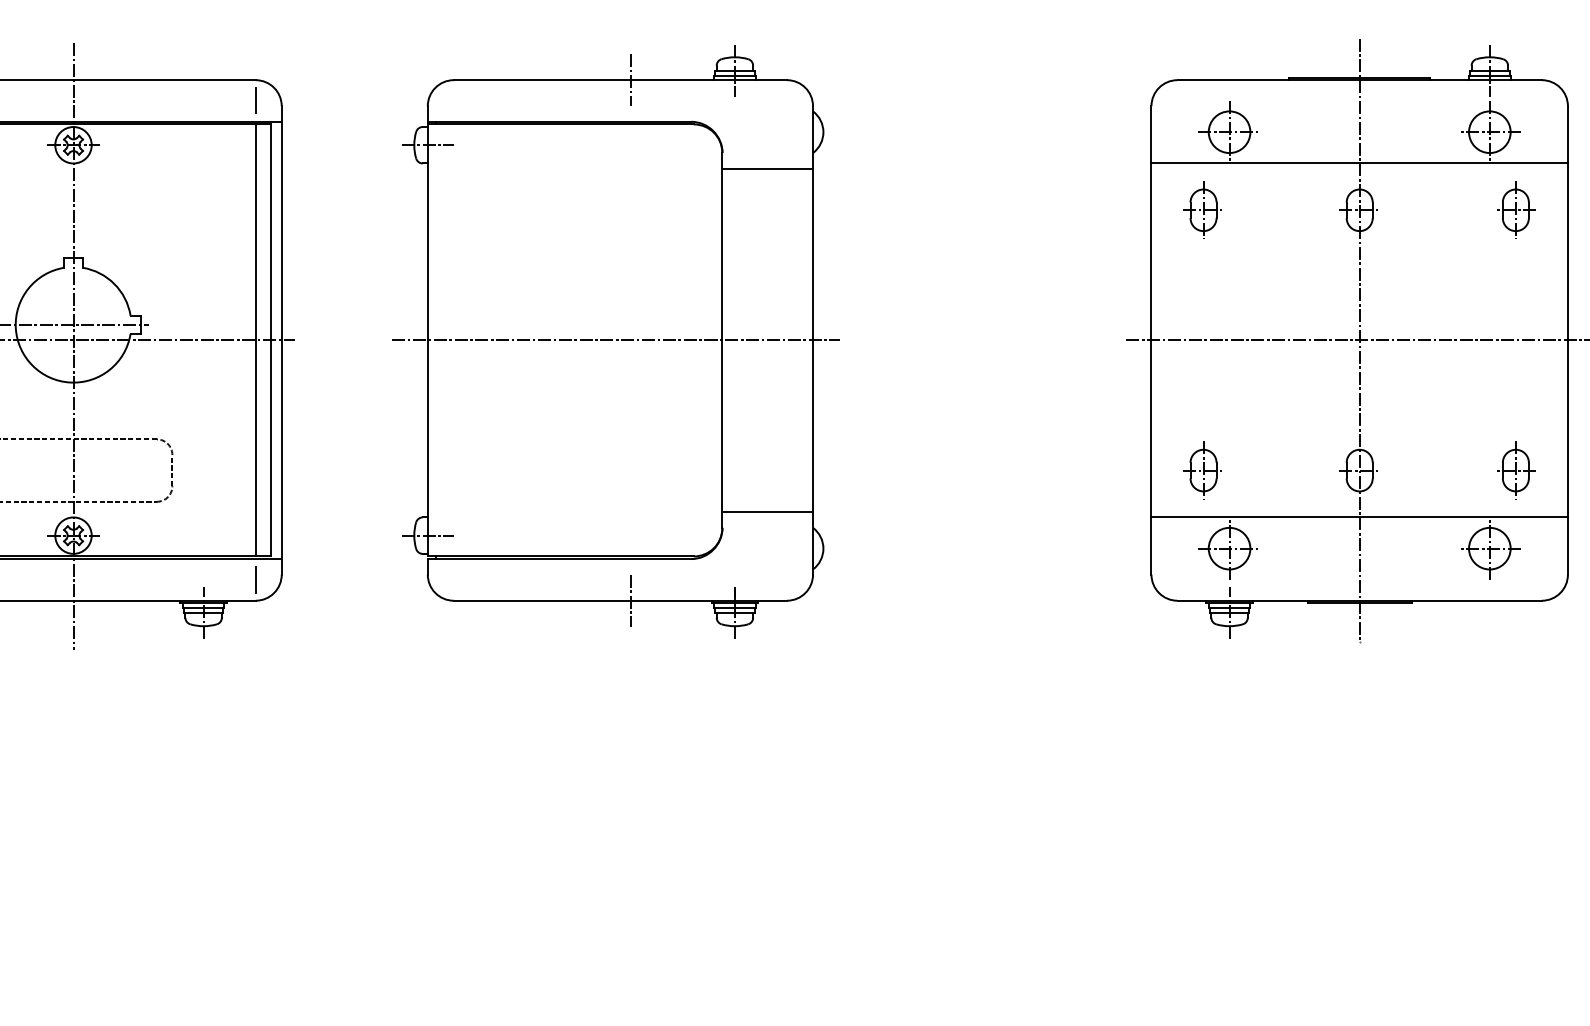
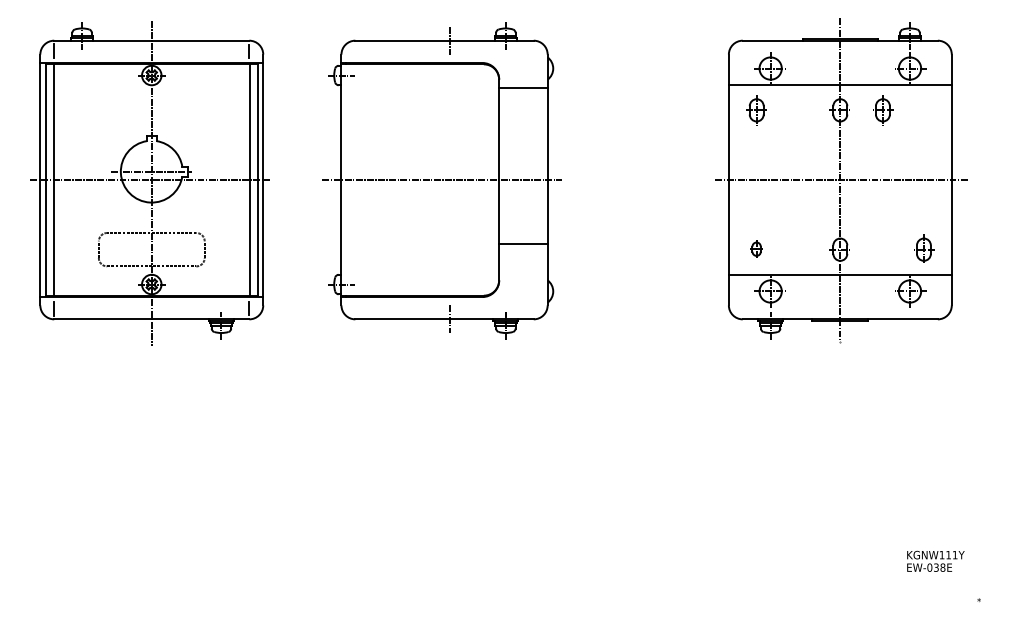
part: (1516, 210) -> (883, 110), moved
part: (1203, 468) -> (756, 248), size x0.6
line: (767, 511) -> (523, 243), moved

